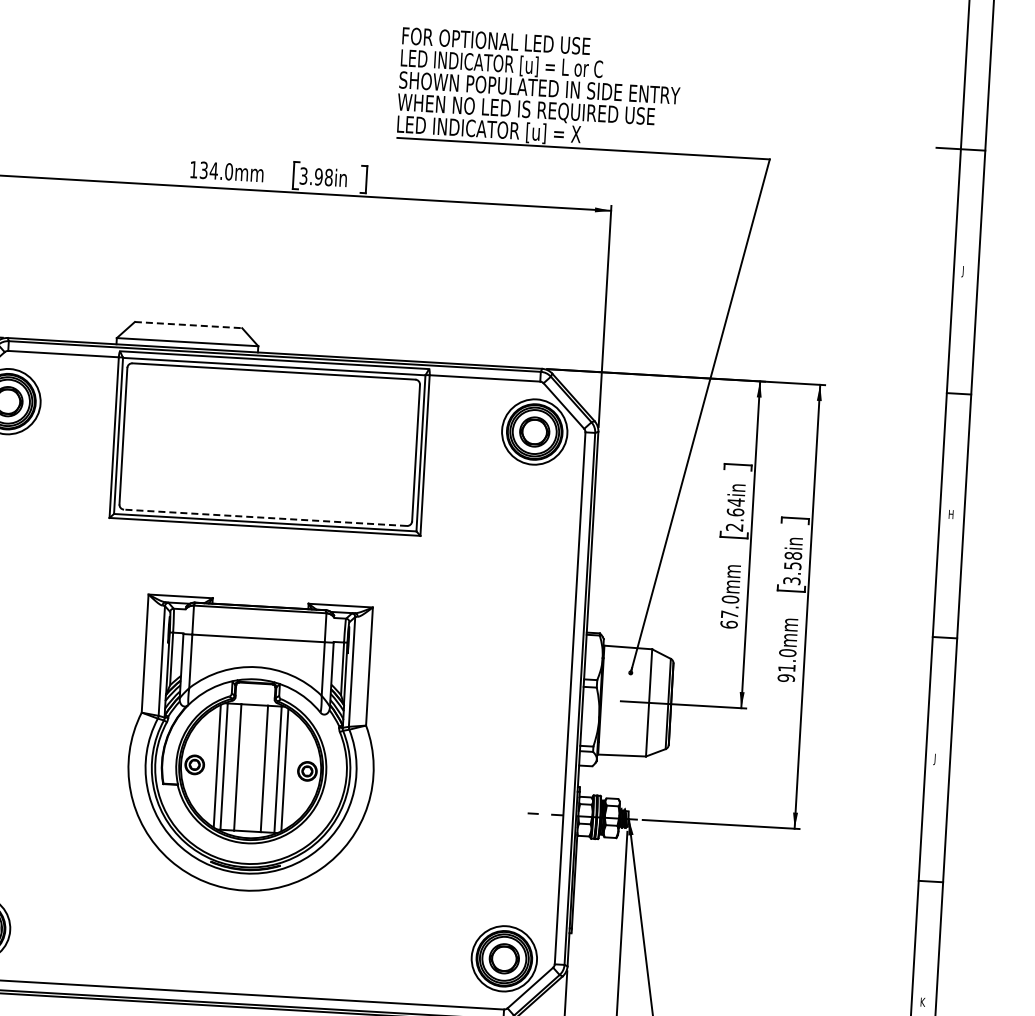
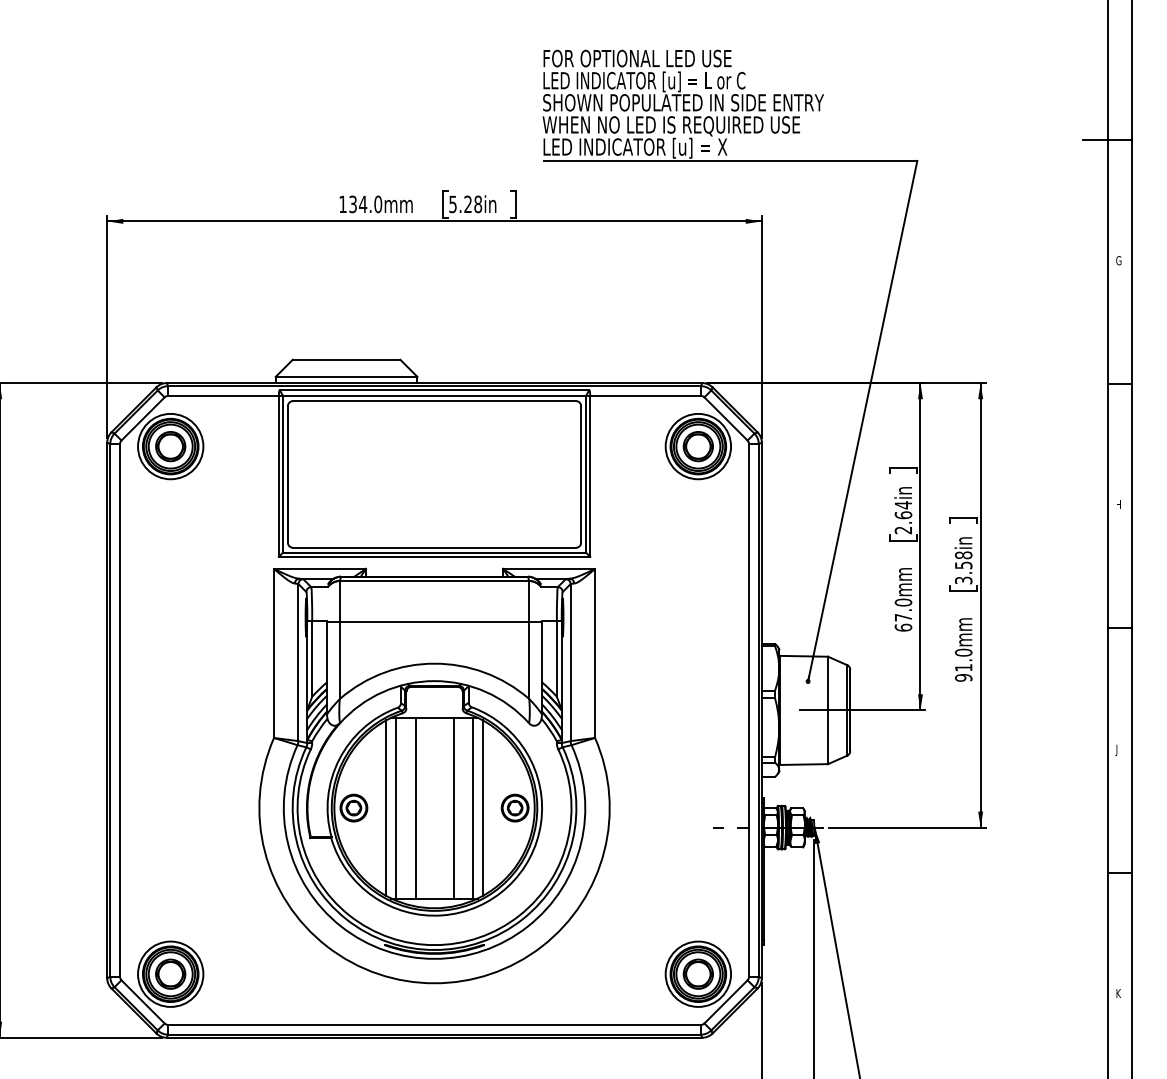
text: (311, 176) -> (460, 204), 3.98in -> 5.28in
text: (964, 271) -> (1118, 261), J -> G
line: (188, 324) -> (346, 359), dashed -> solid
line: (265, 517) -> (434, 547), dashed -> solid
part: (252, 745) -> (434, 775), size x1.43

